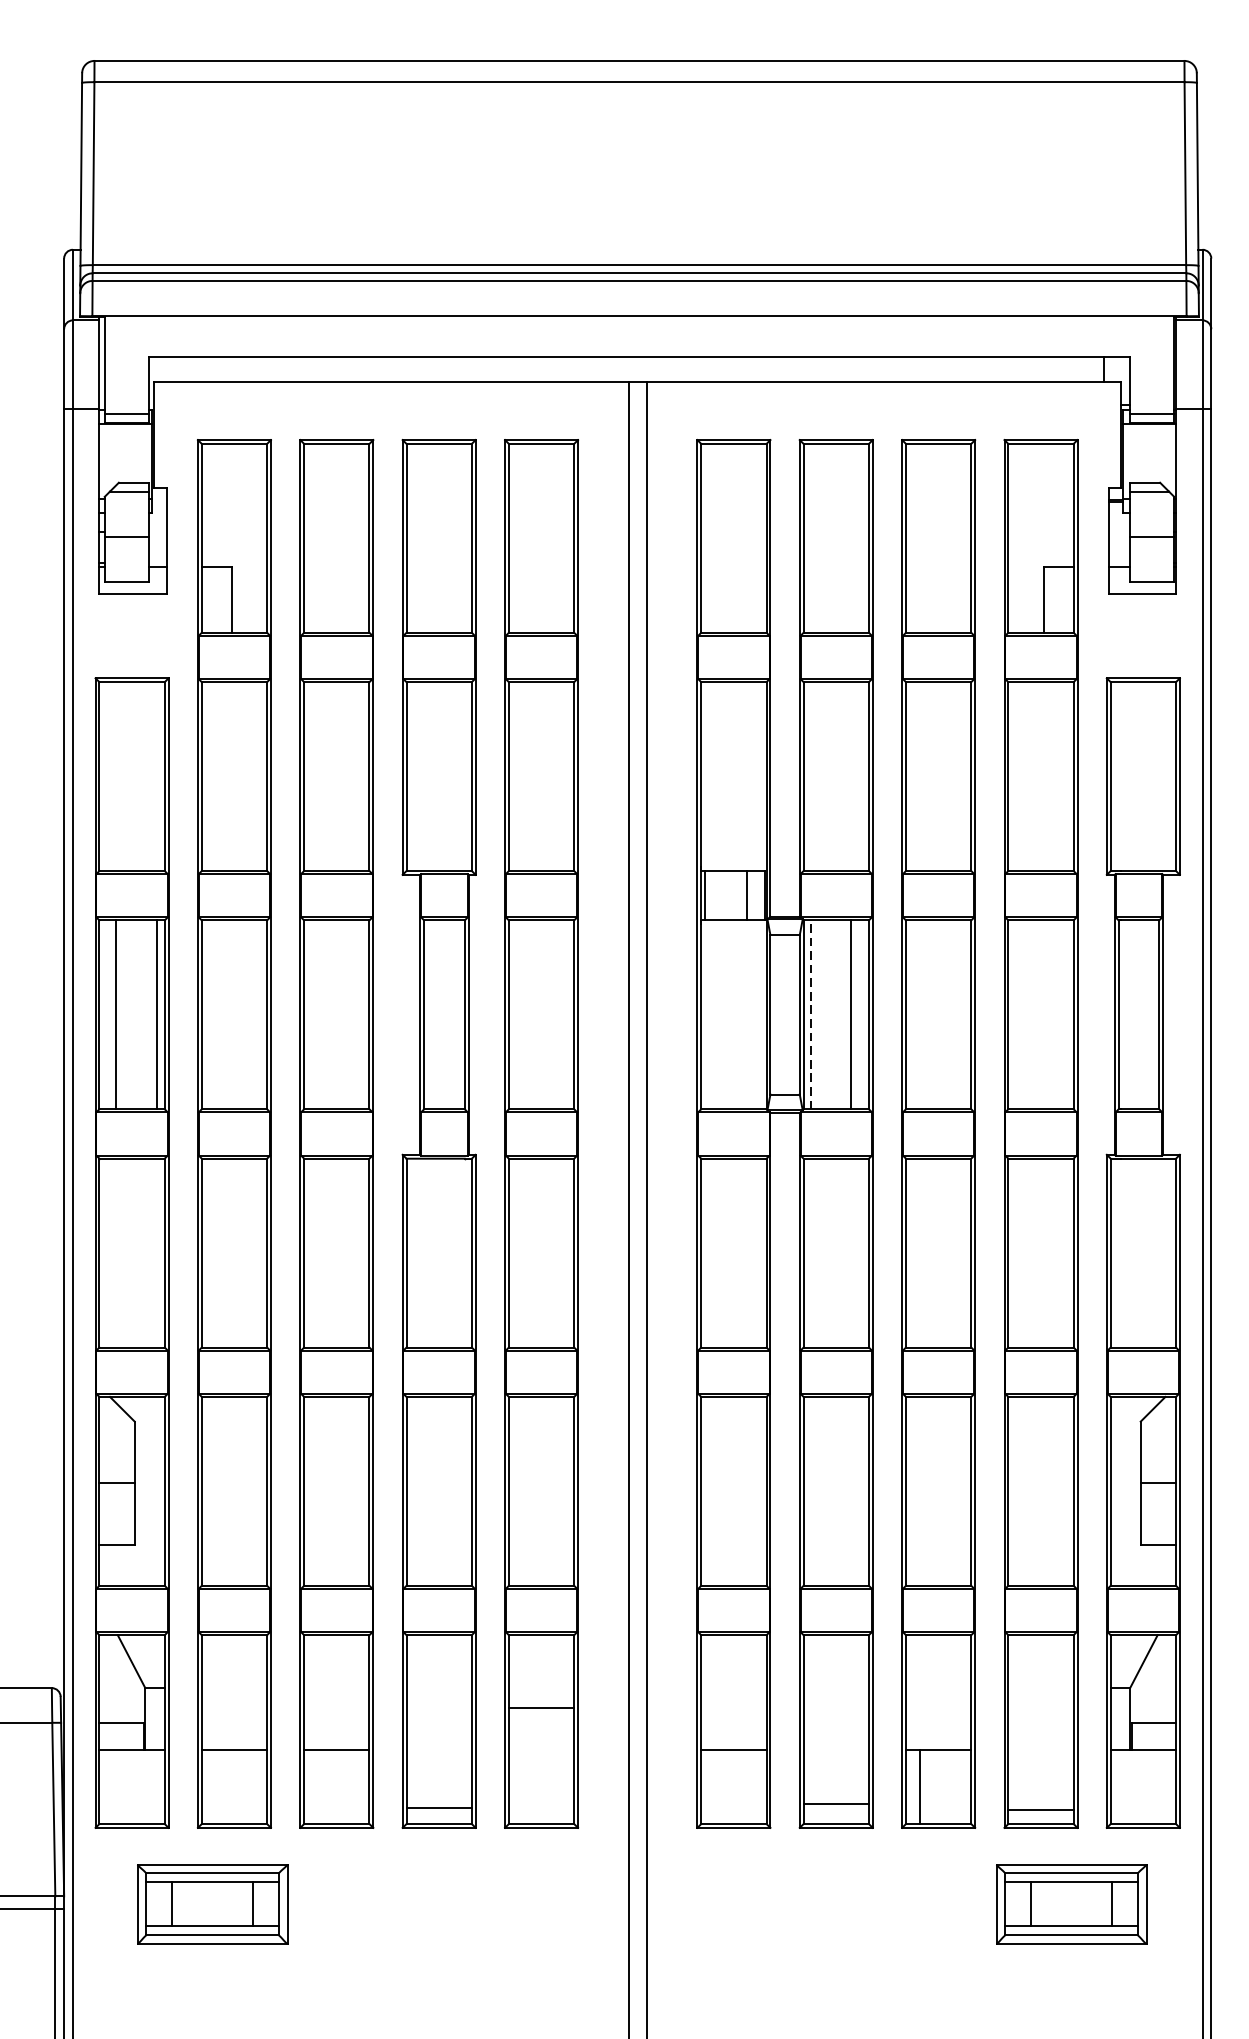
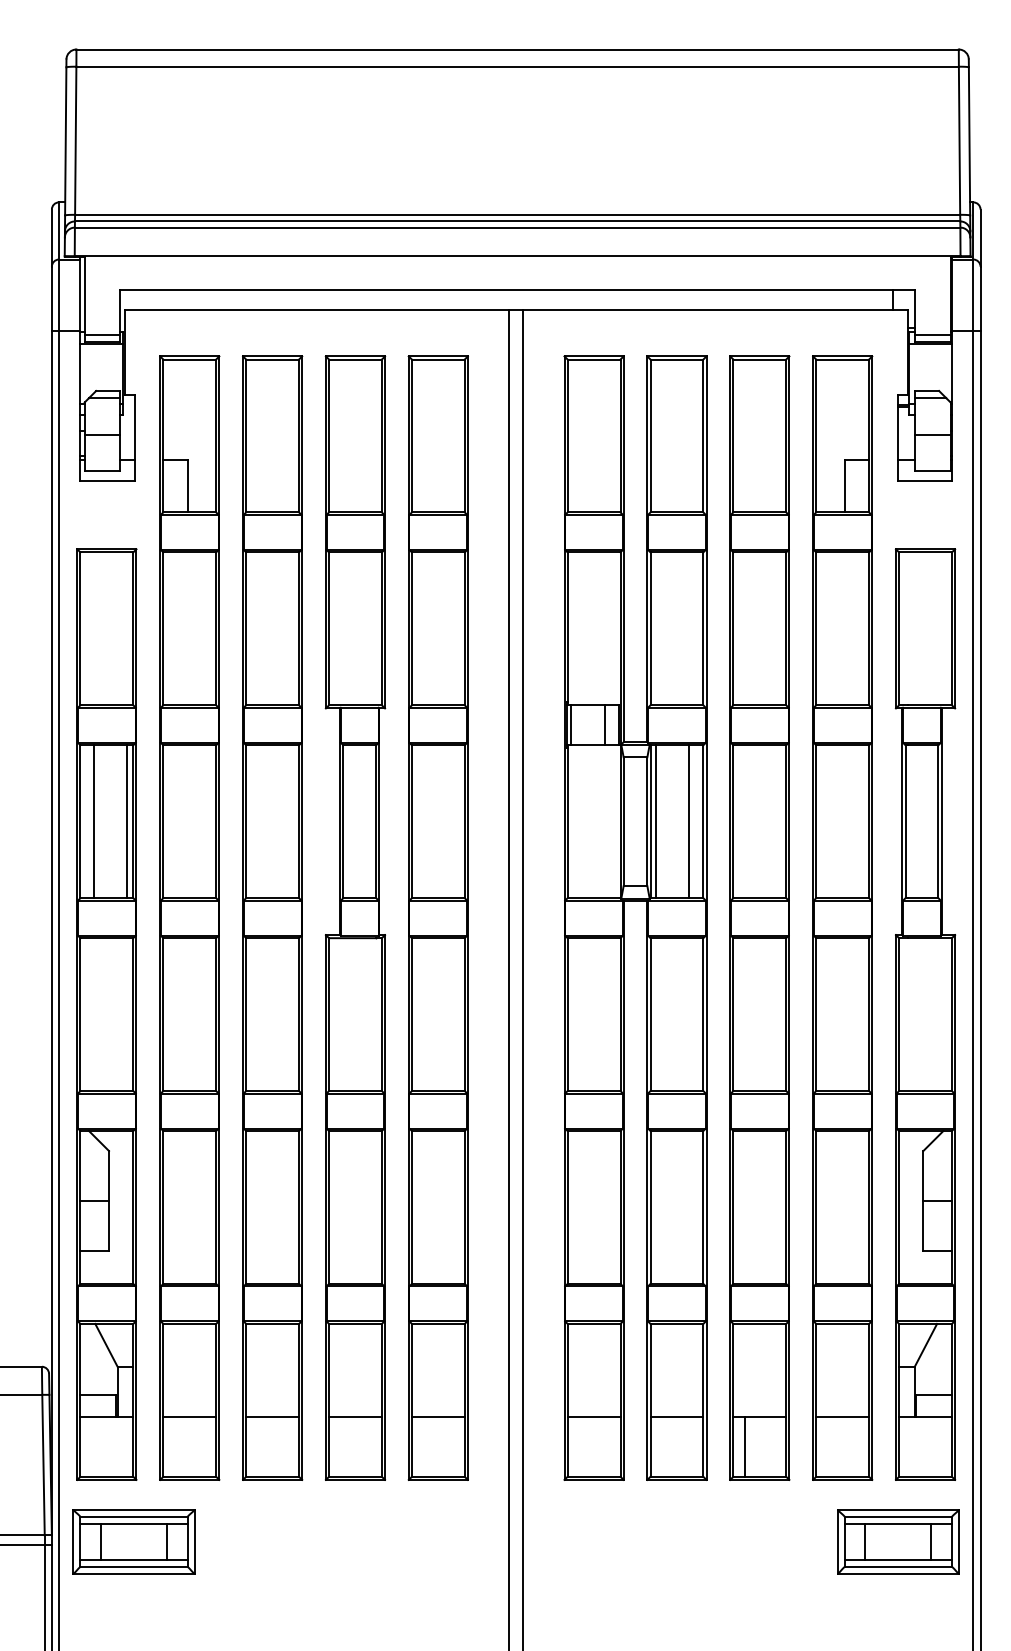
line: (811, 1014) -> (656, 821), dashed -> solid
line: (540, 1707) -> (437, 1416), moved
line: (835, 1803) -> (676, 1416), moved
line: (439, 1807) -> (355, 1416), moved
line: (1040, 1810) -> (842, 1416), moved
part: (211, 1903) -> (133, 1541), moved
part: (1071, 1903) -> (898, 1541), moved

